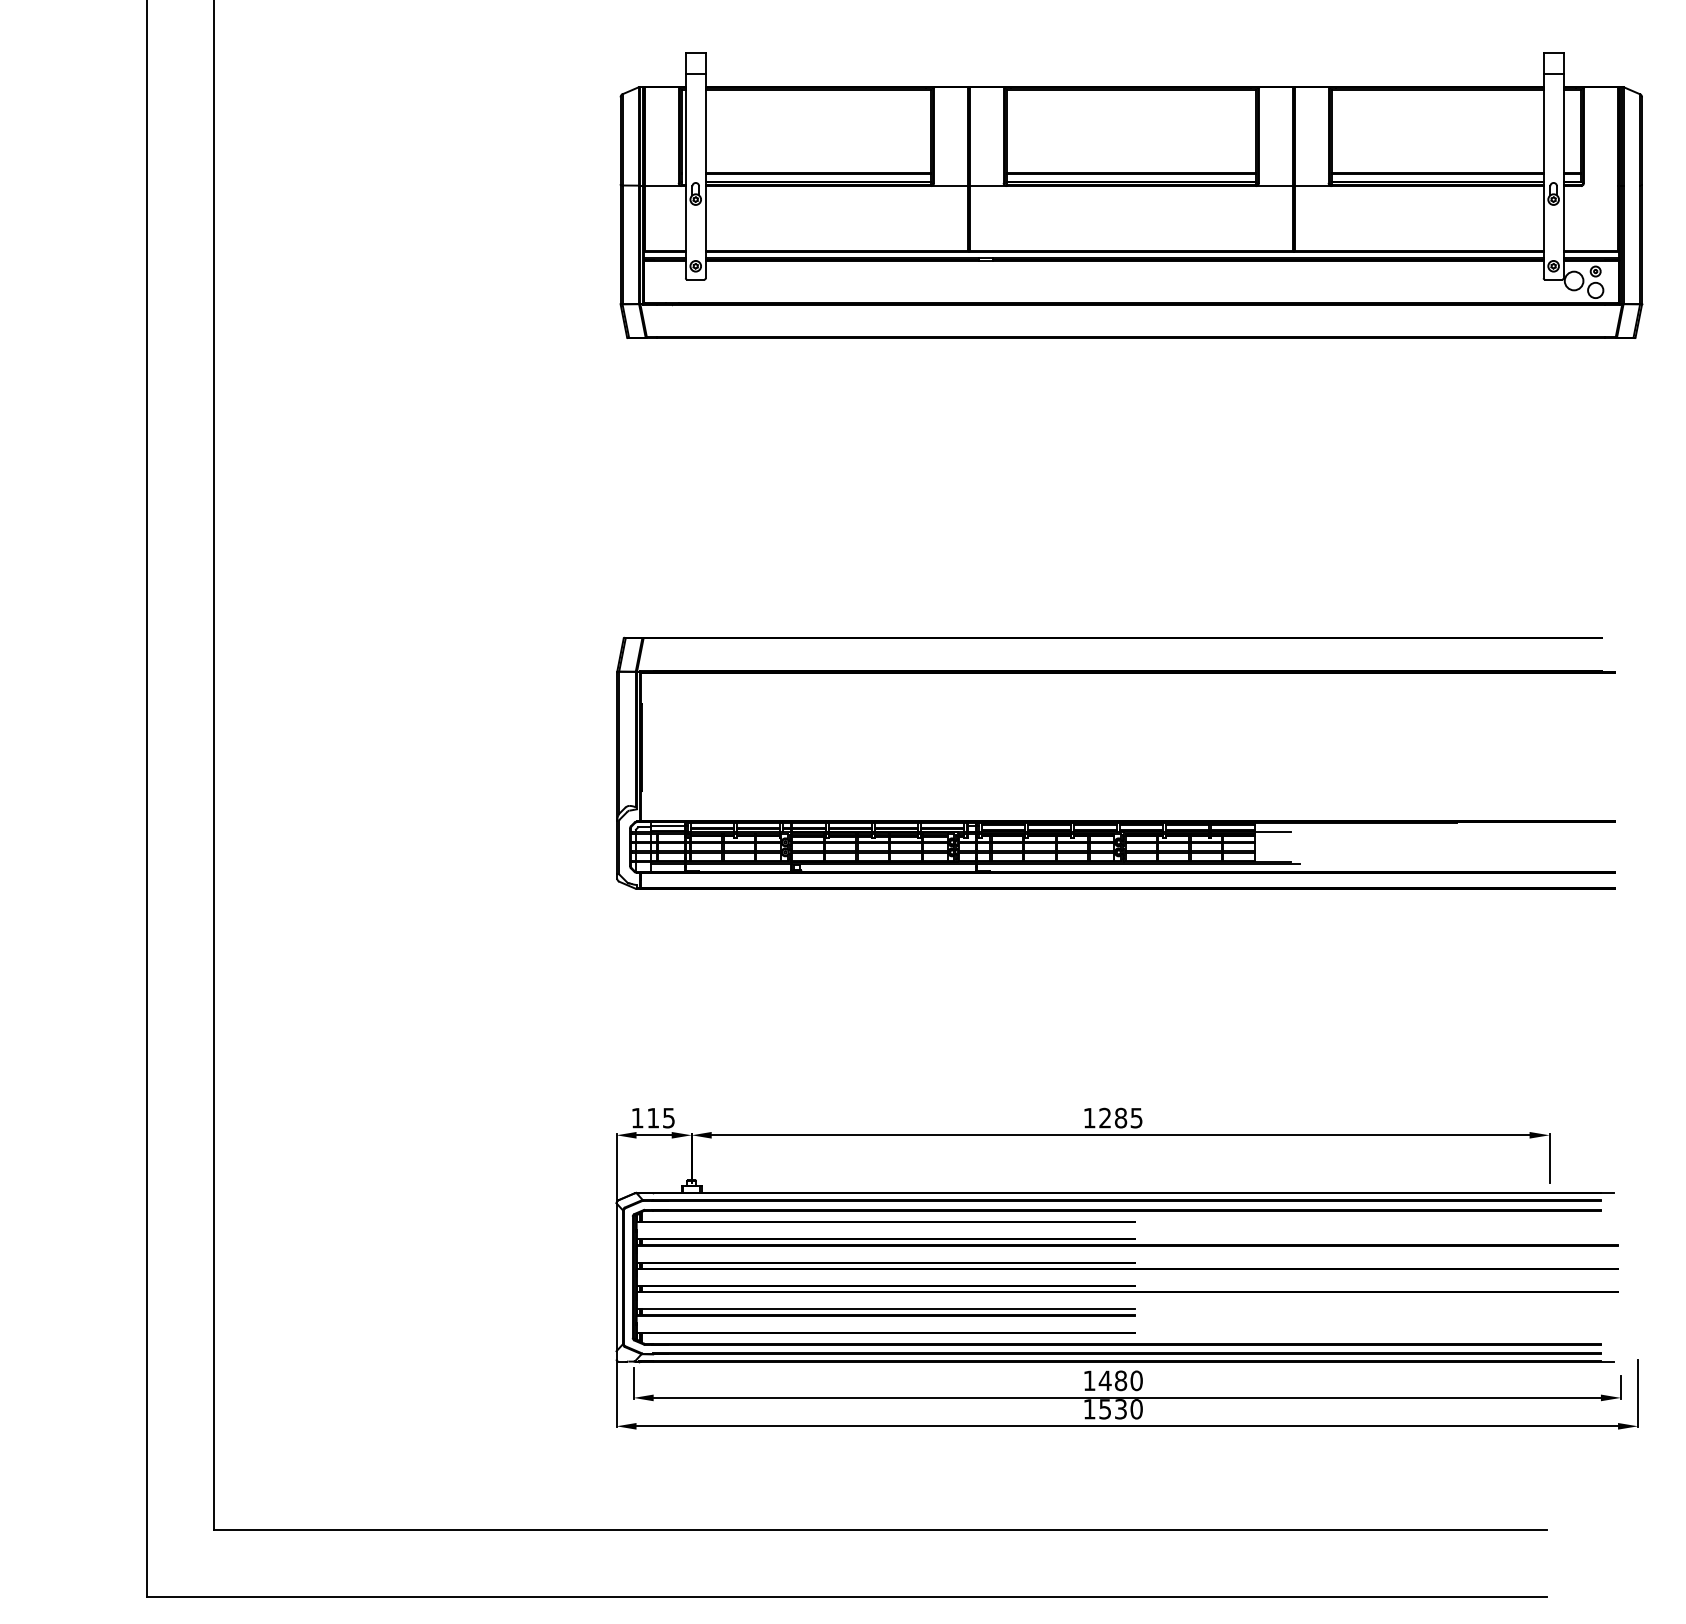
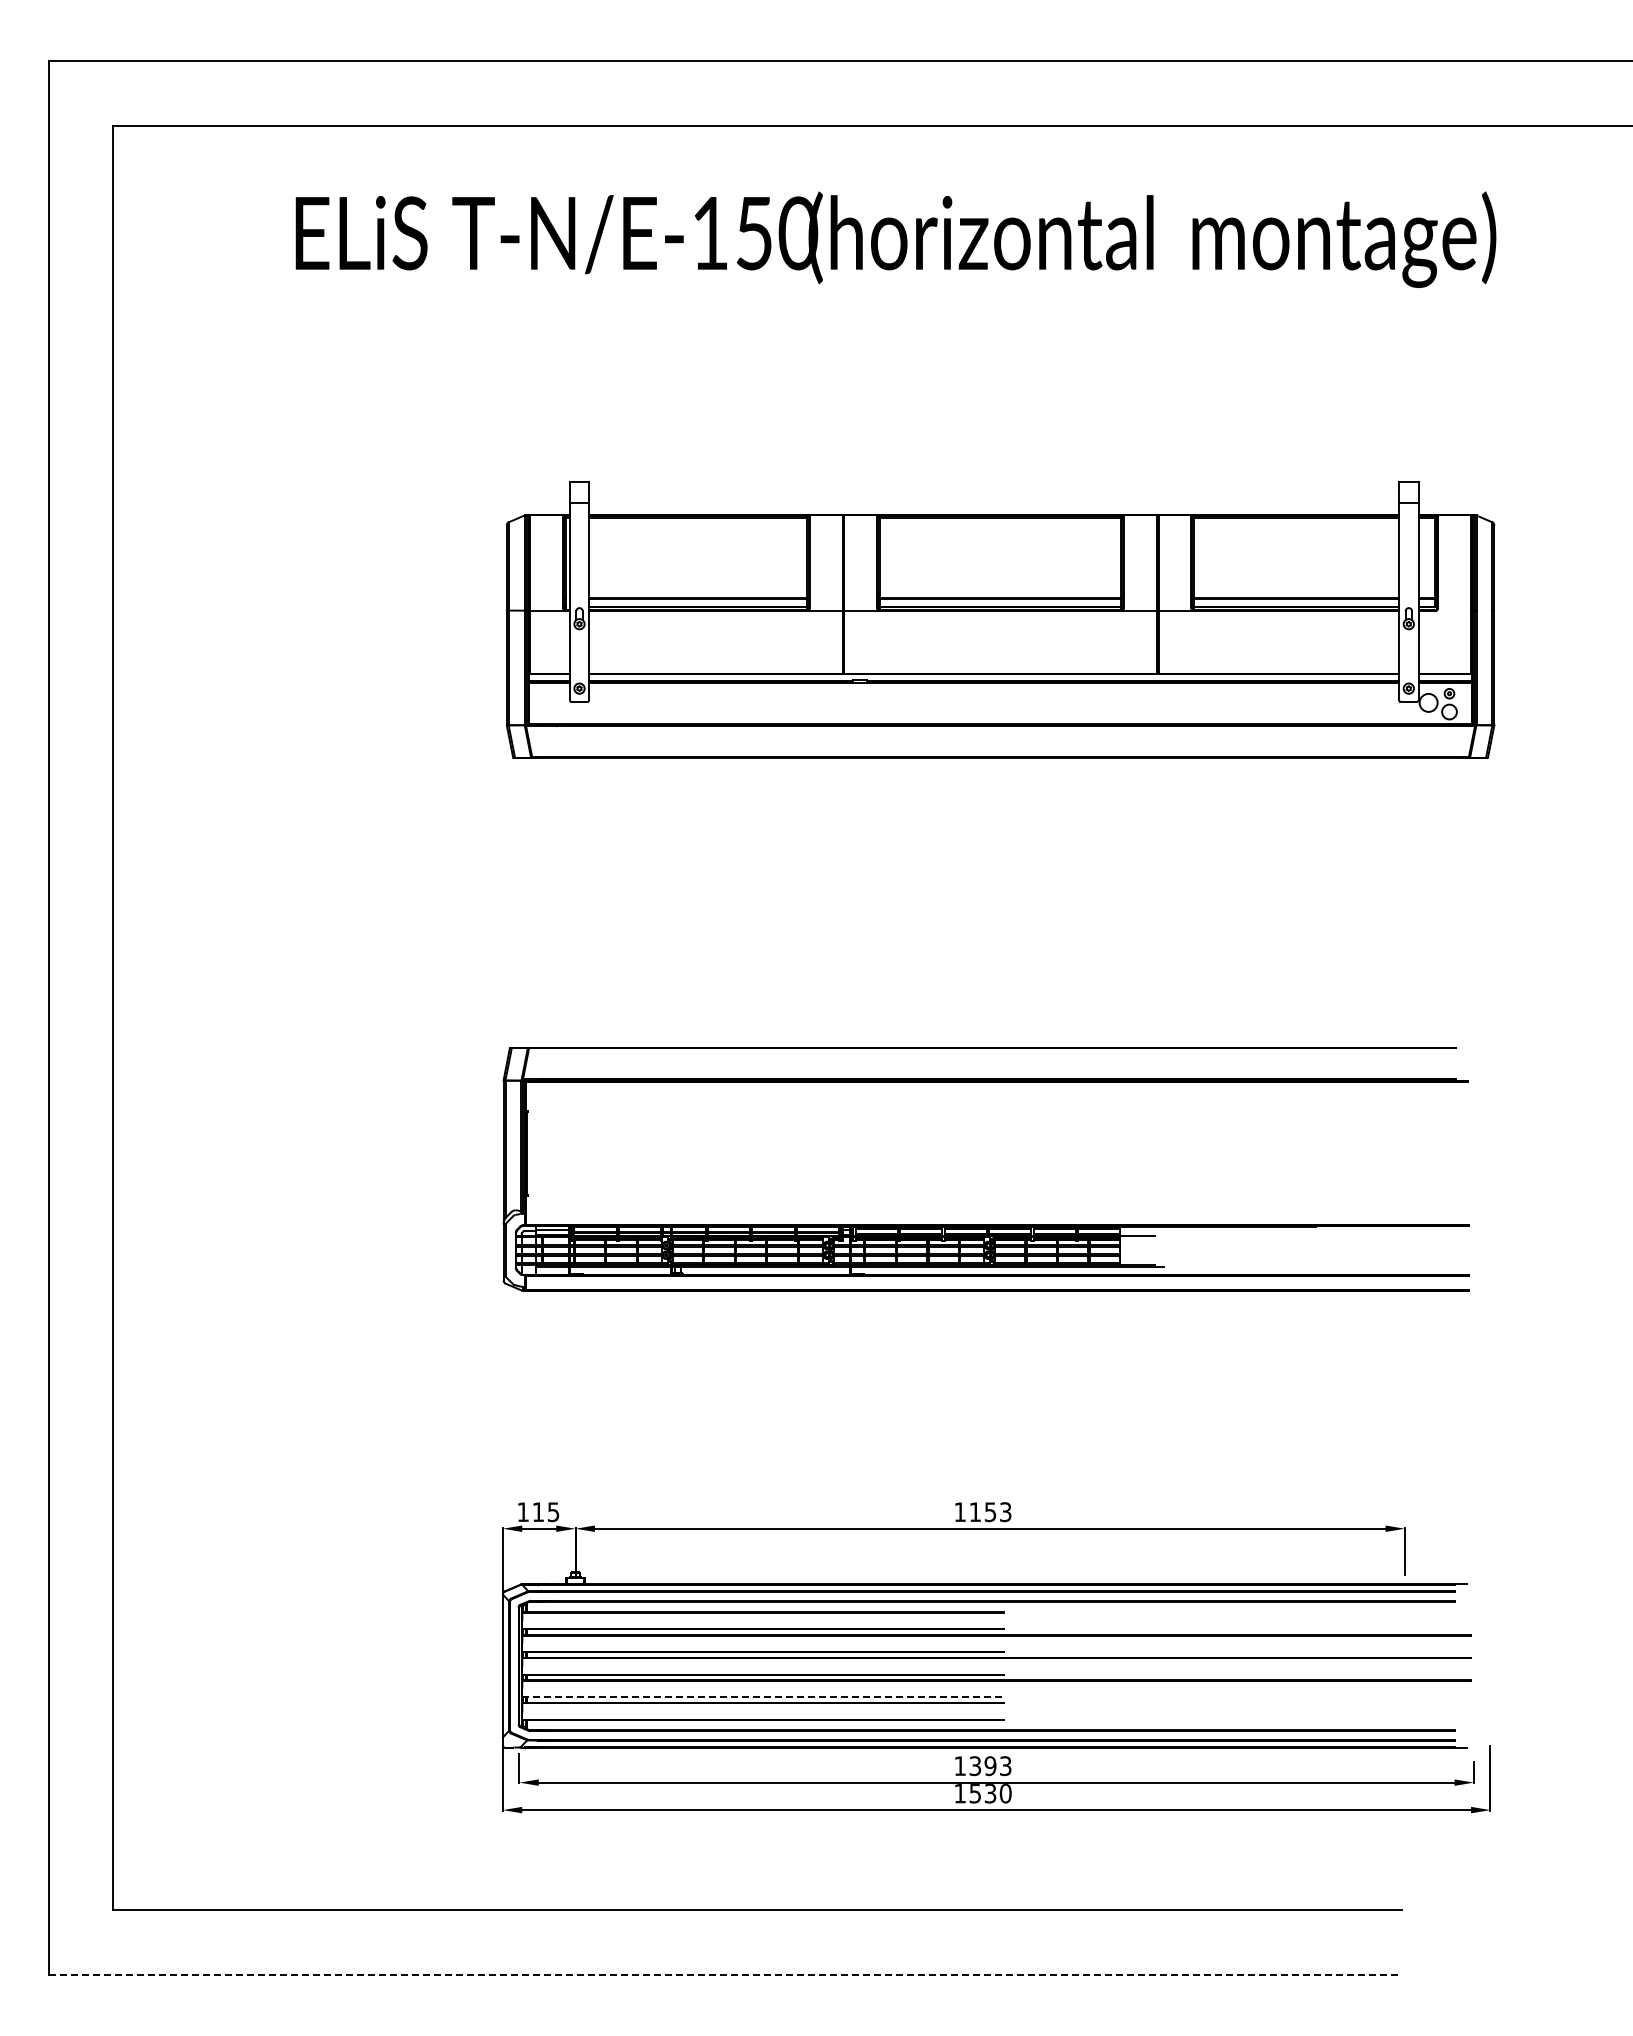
text: (1120, 1118) -> (990, 1512), 1285 -> 1153
line: (886, 1309) -> (763, 1697), solid -> dashed
text: (1120, 1381) -> (990, 1766), 1480 -> 1393
line: (846, 1596) -> (725, 1974), solid -> dashed

